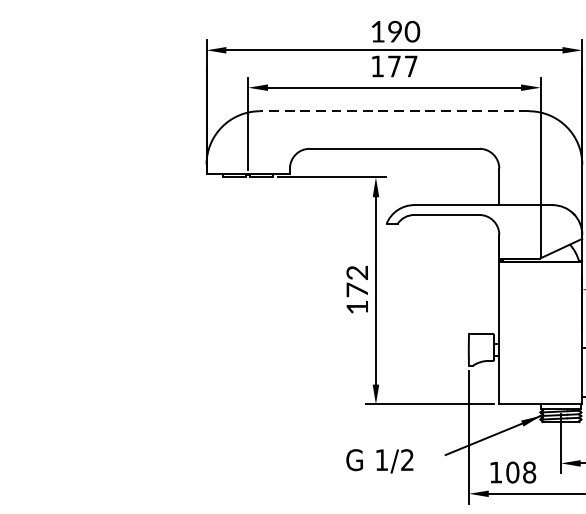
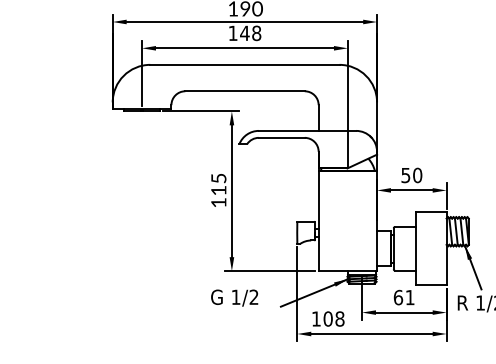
text: (402, 66) -> (250, 33), 177 -> 148
line: (393, 110) -> (244, 64), dashed -> solid
text: (356, 281) -> (218, 184), 172 -> 115
text: (379, 460) -> (234, 297), moved

